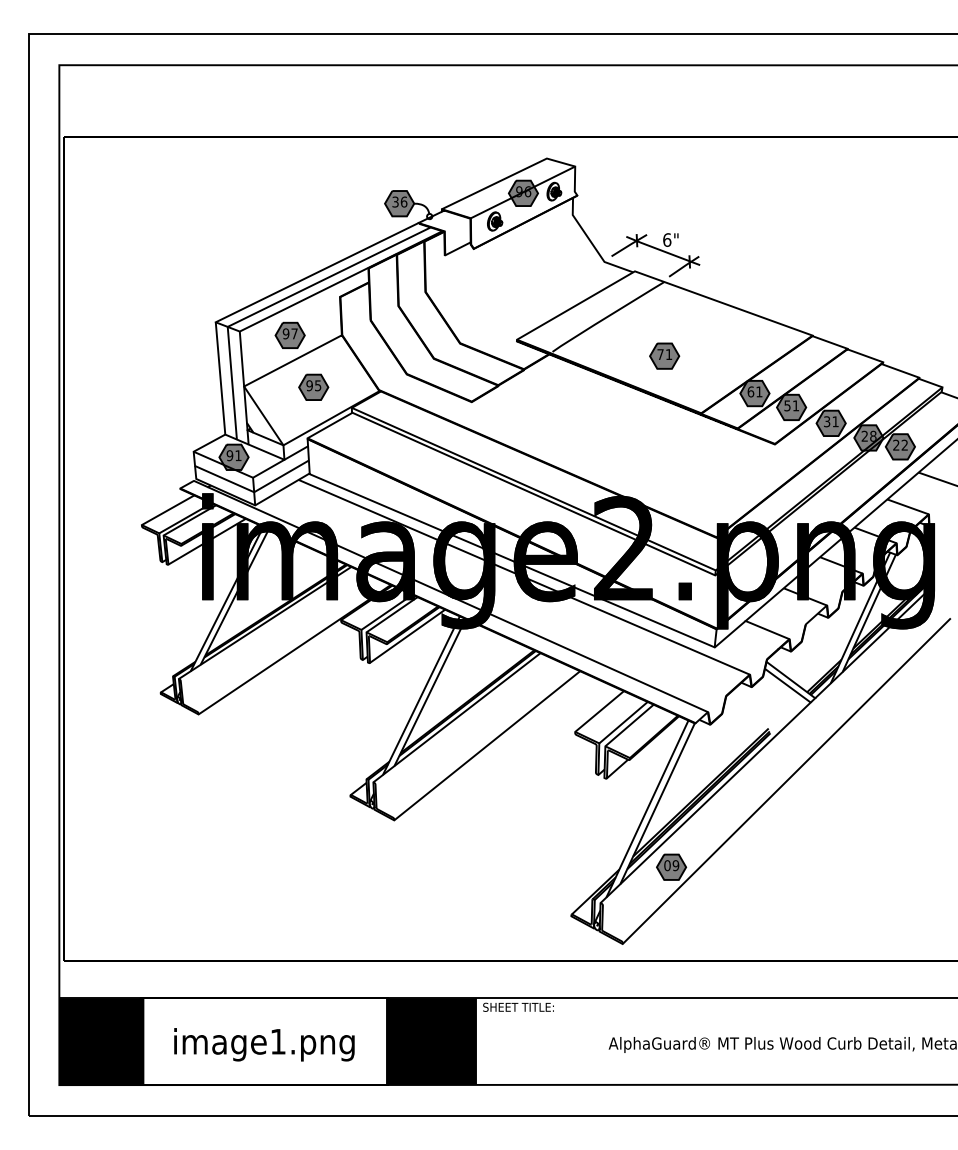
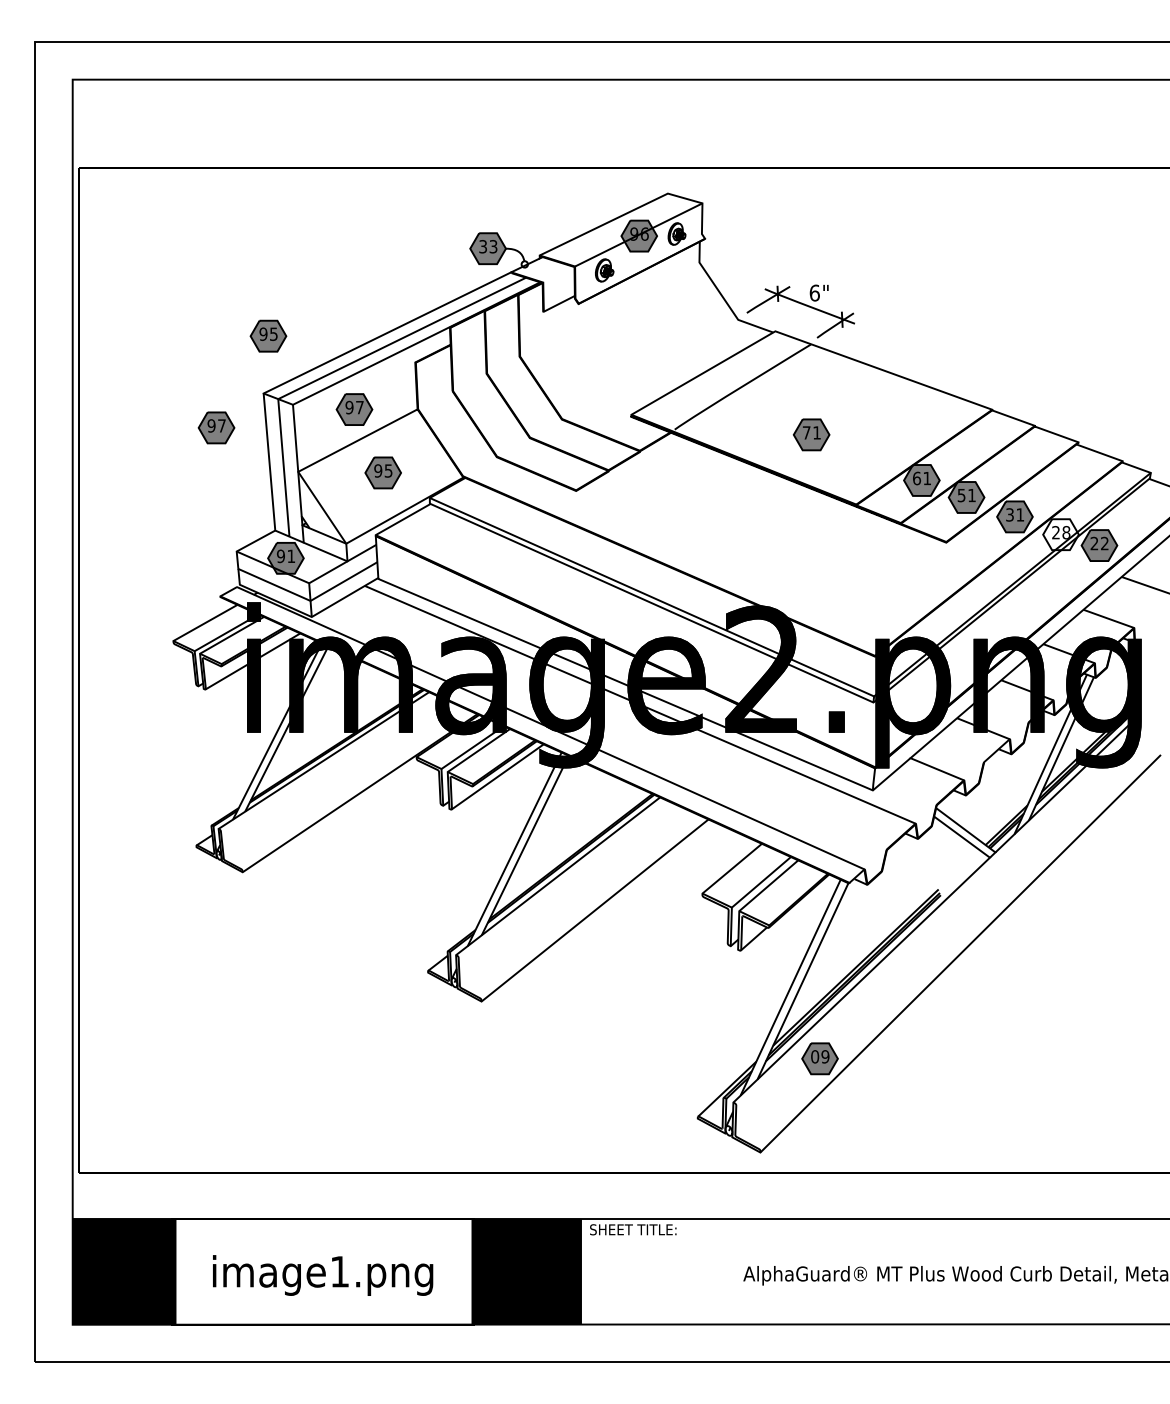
text: (404, 201) -> (494, 246), 36 -> 33
part: (219, 274) -> (268, 335), added
part: (176, 349) -> (215, 426), added
fill: (868, 437) -> (1060, 534), removed

